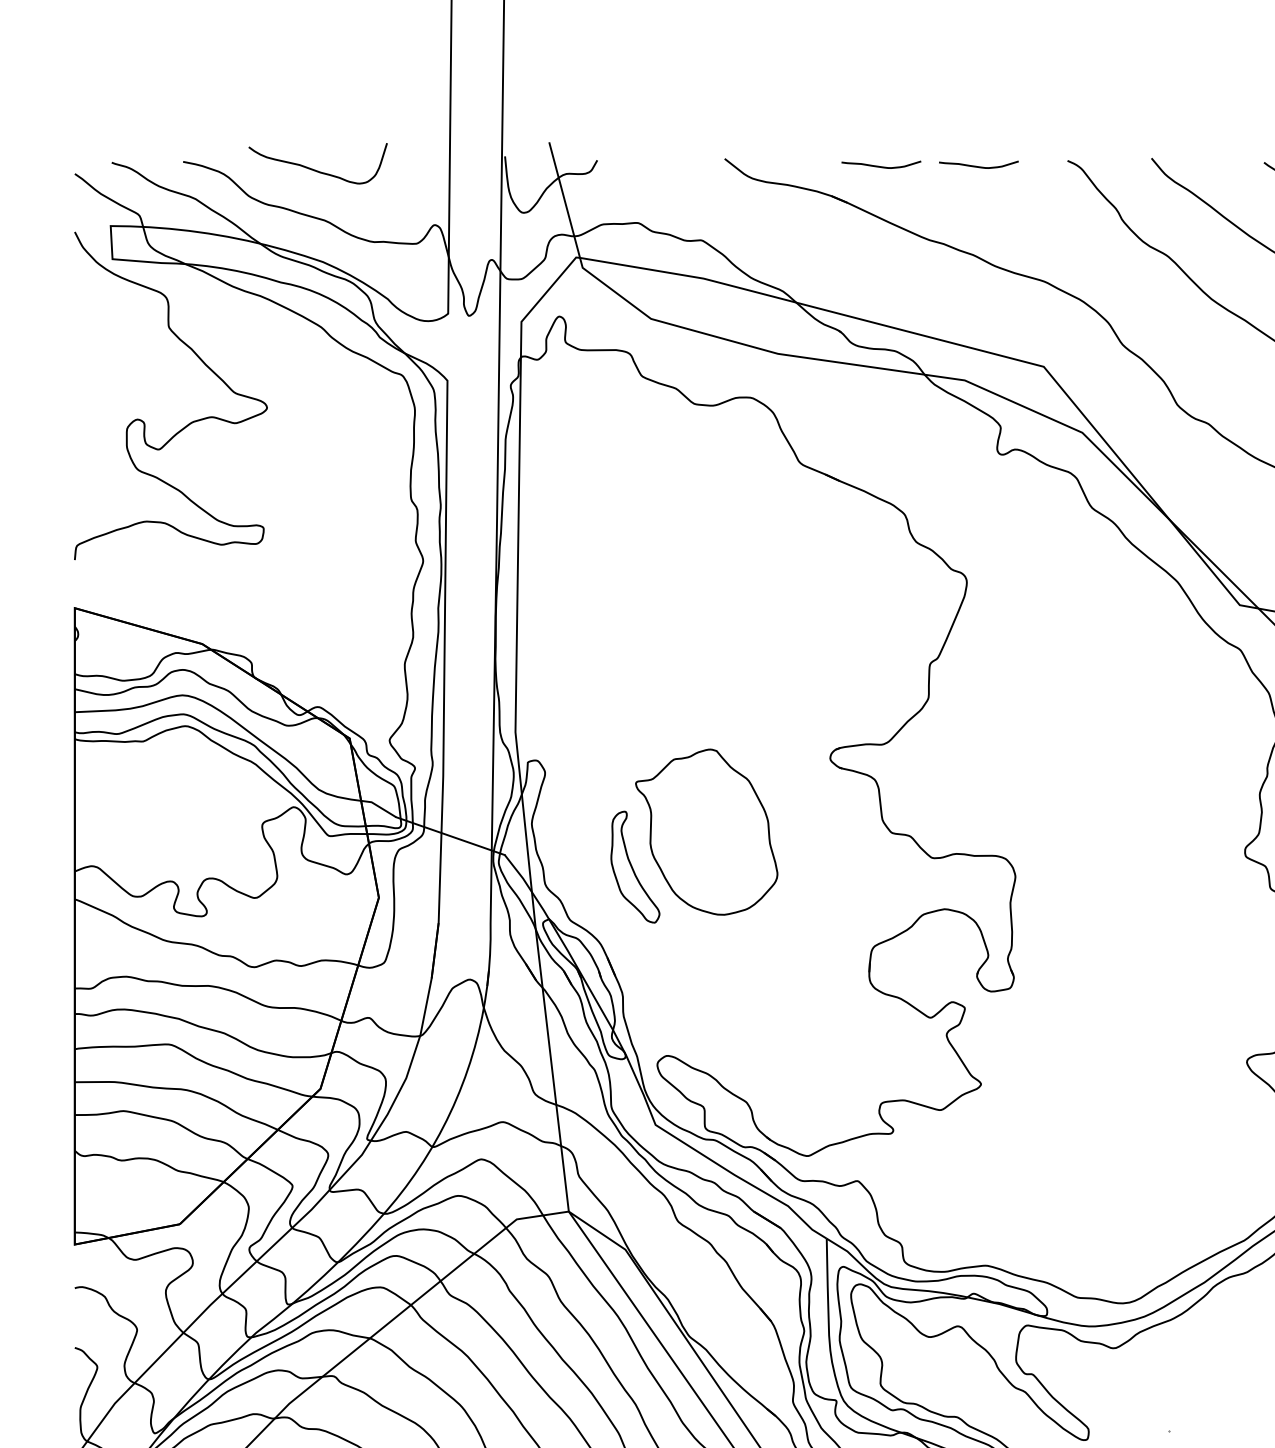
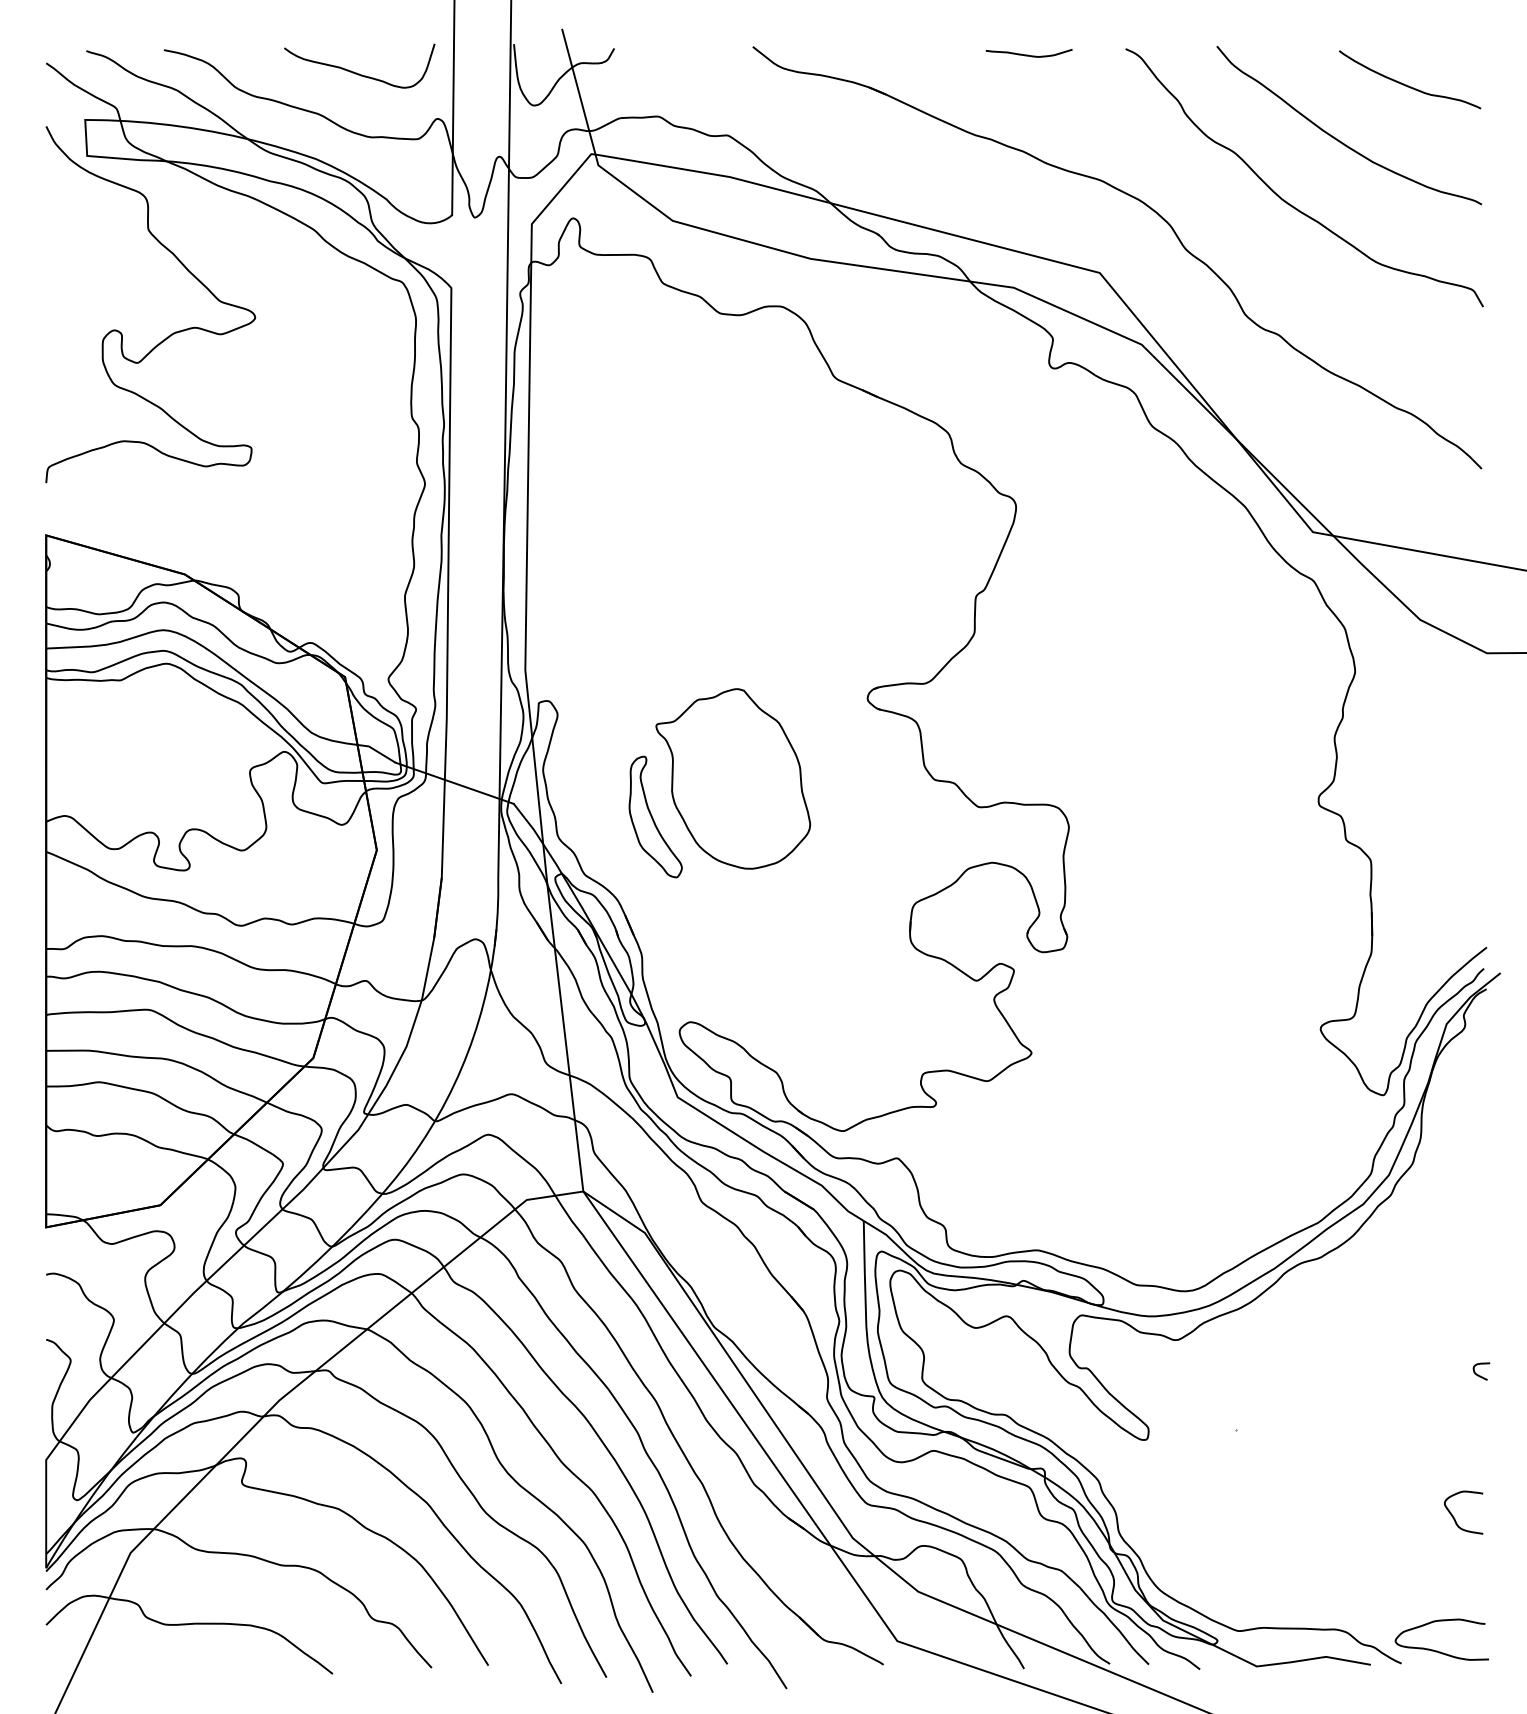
curve: (880, 165) -> (922, 54), removed
curve: (315, 169) -> (356, 72), moved

